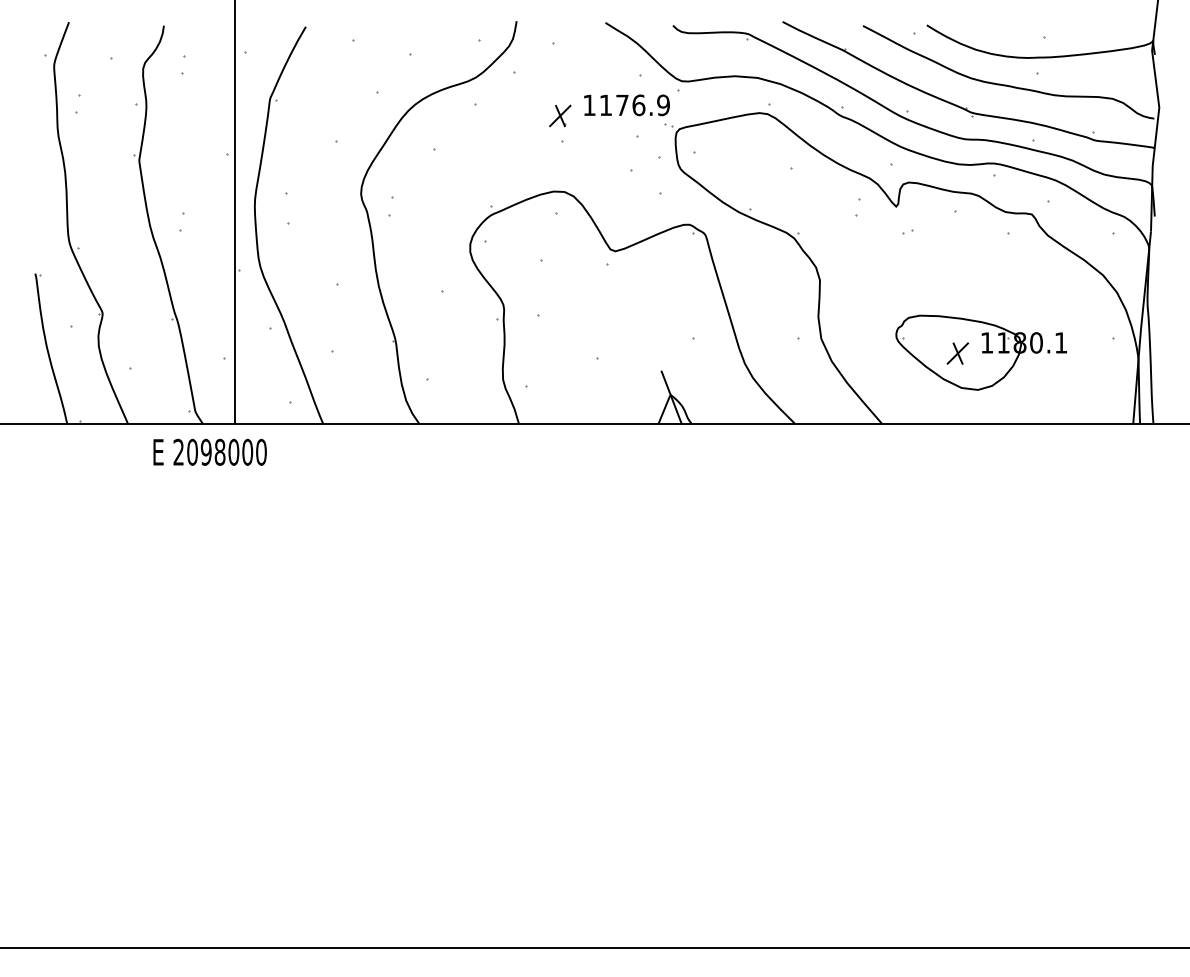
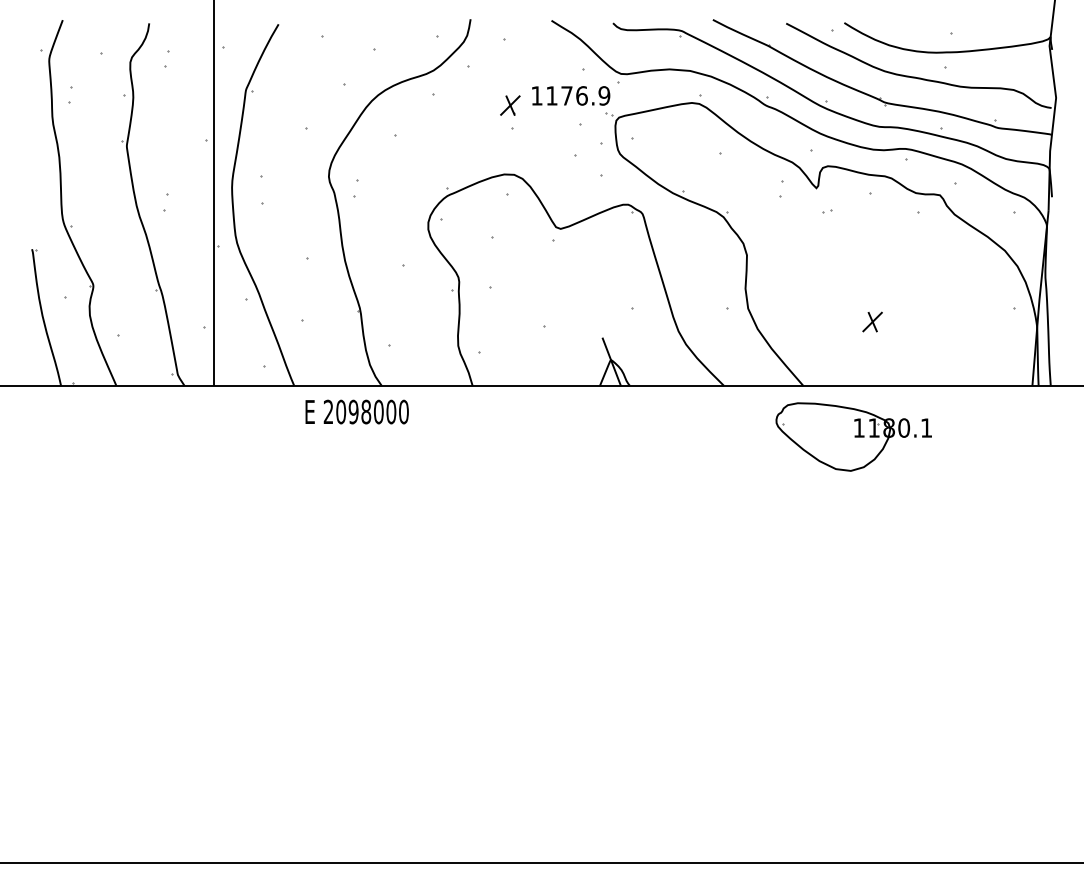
part: (980, 352) -> (853, 436), moved
text: (209, 451) -> (356, 411), moved

